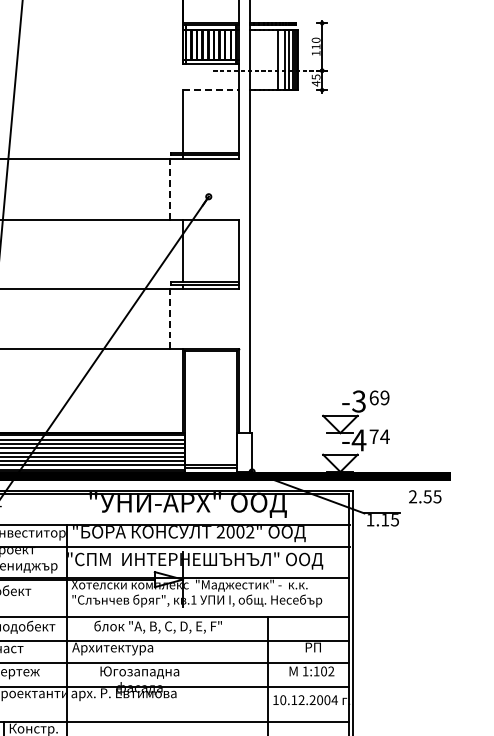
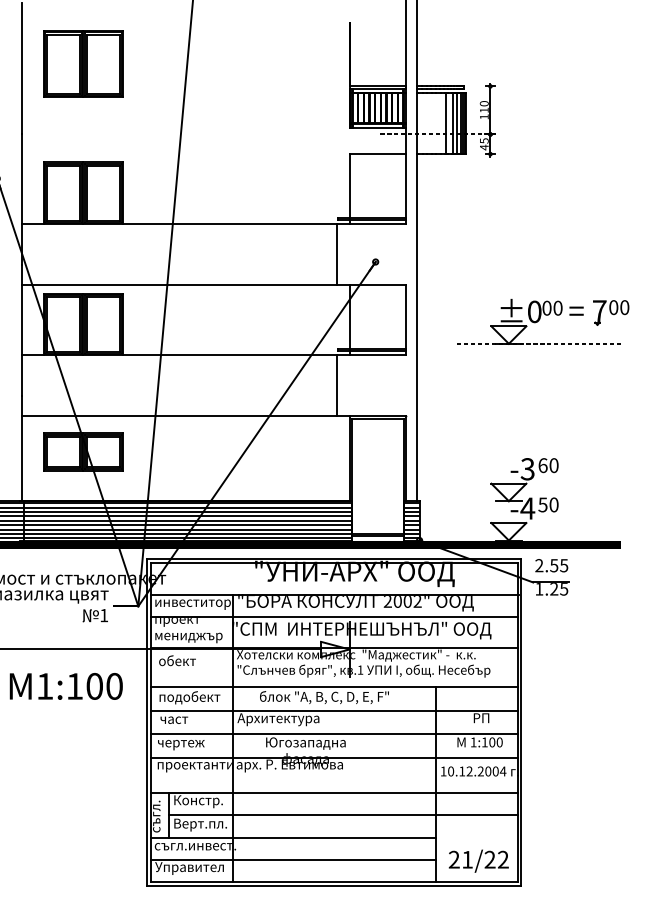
line: (211, 90) -> (378, 154), dashed -> solid
line: (170, 189) -> (336, 254), dashed -> solid
part: (374, 255) -> (543, 321), added
line: (170, 318) -> (336, 385), dashed -> solid
text: (384, 397) -> (553, 465), 69 -> 60
text: (379, 436) -> (548, 504), 74 -> 50
hatch: (244, 452) -> (411, 520), added
text: (424, 496) -> (551, 565), moved
text: (385, 520) -> (554, 589), 1.15 -> 1.25
text: (331, 671) -> (499, 742), 1:102 -> 1:100

